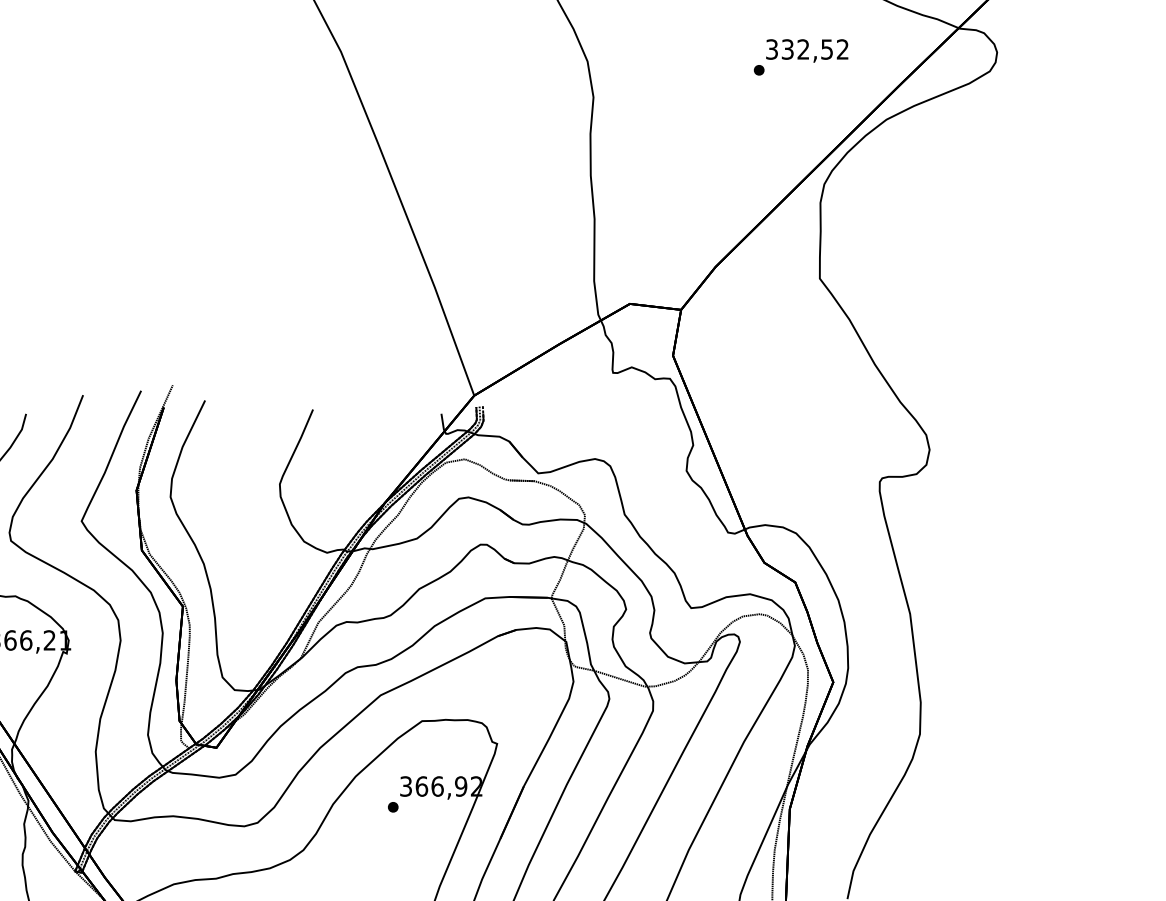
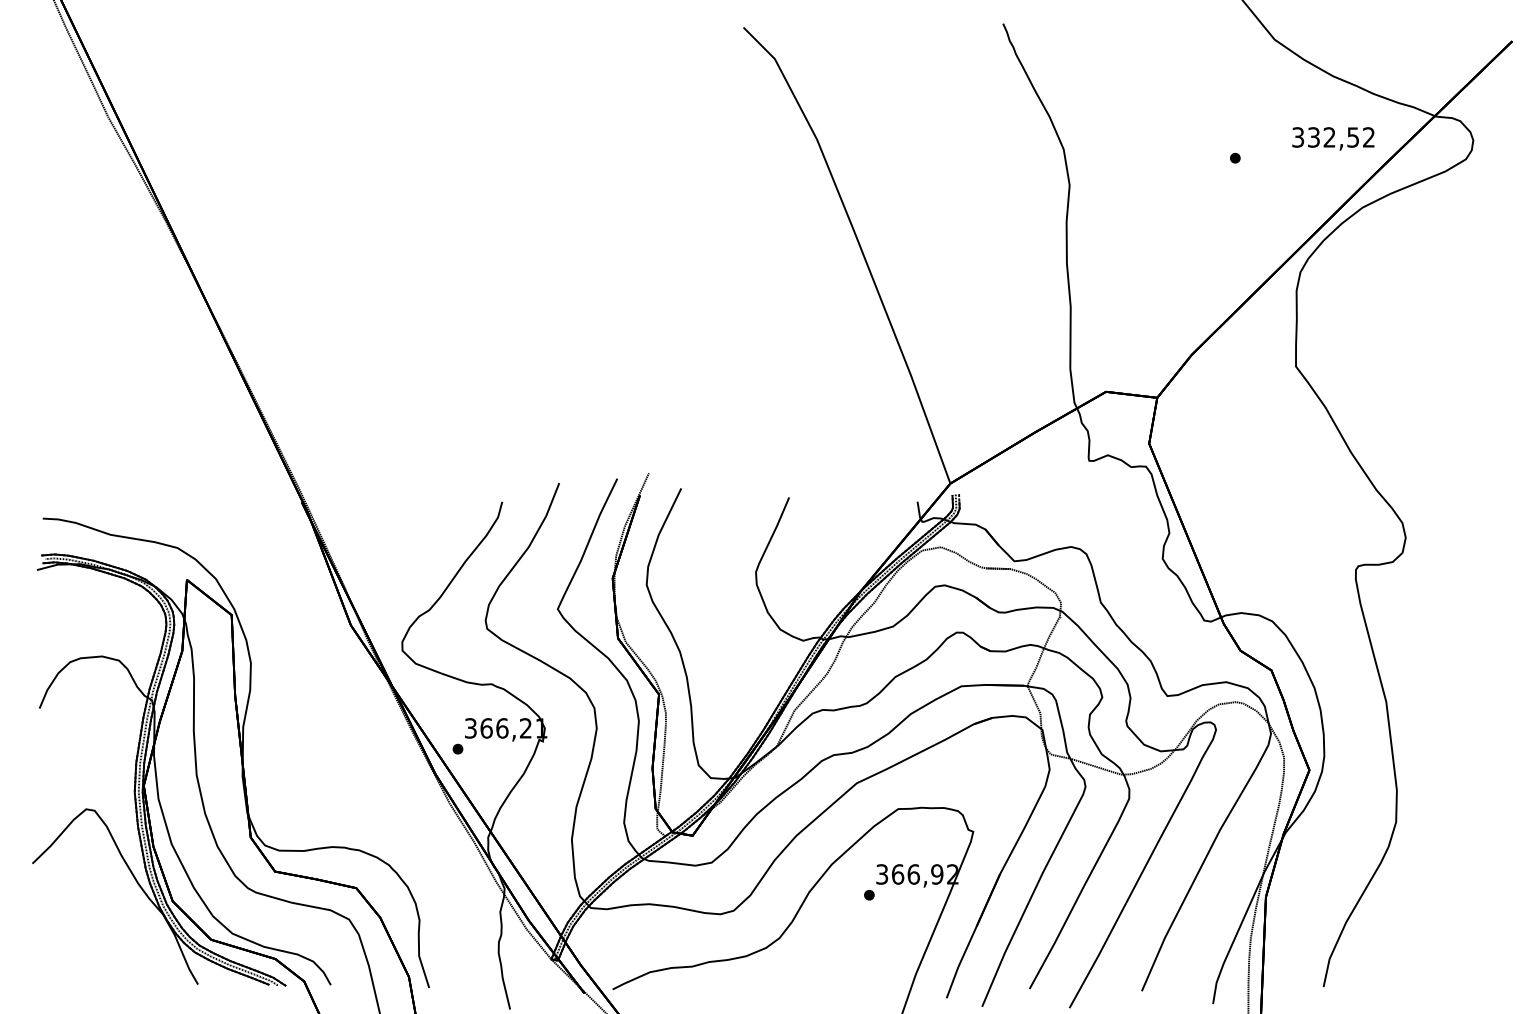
text: (807, 50) -> (1333, 138), moved

